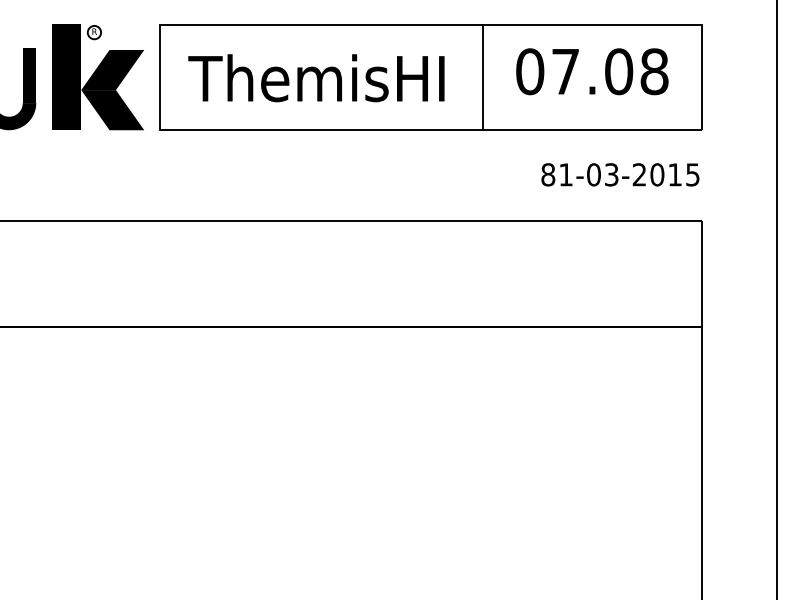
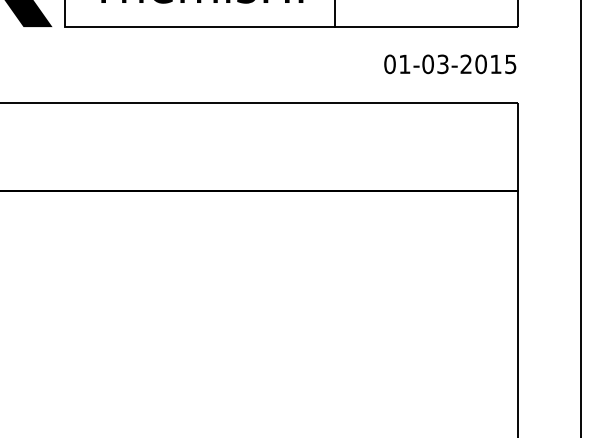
text: (548, 174) -> (390, 64), 81-03-2015 -> 01-03-2015

